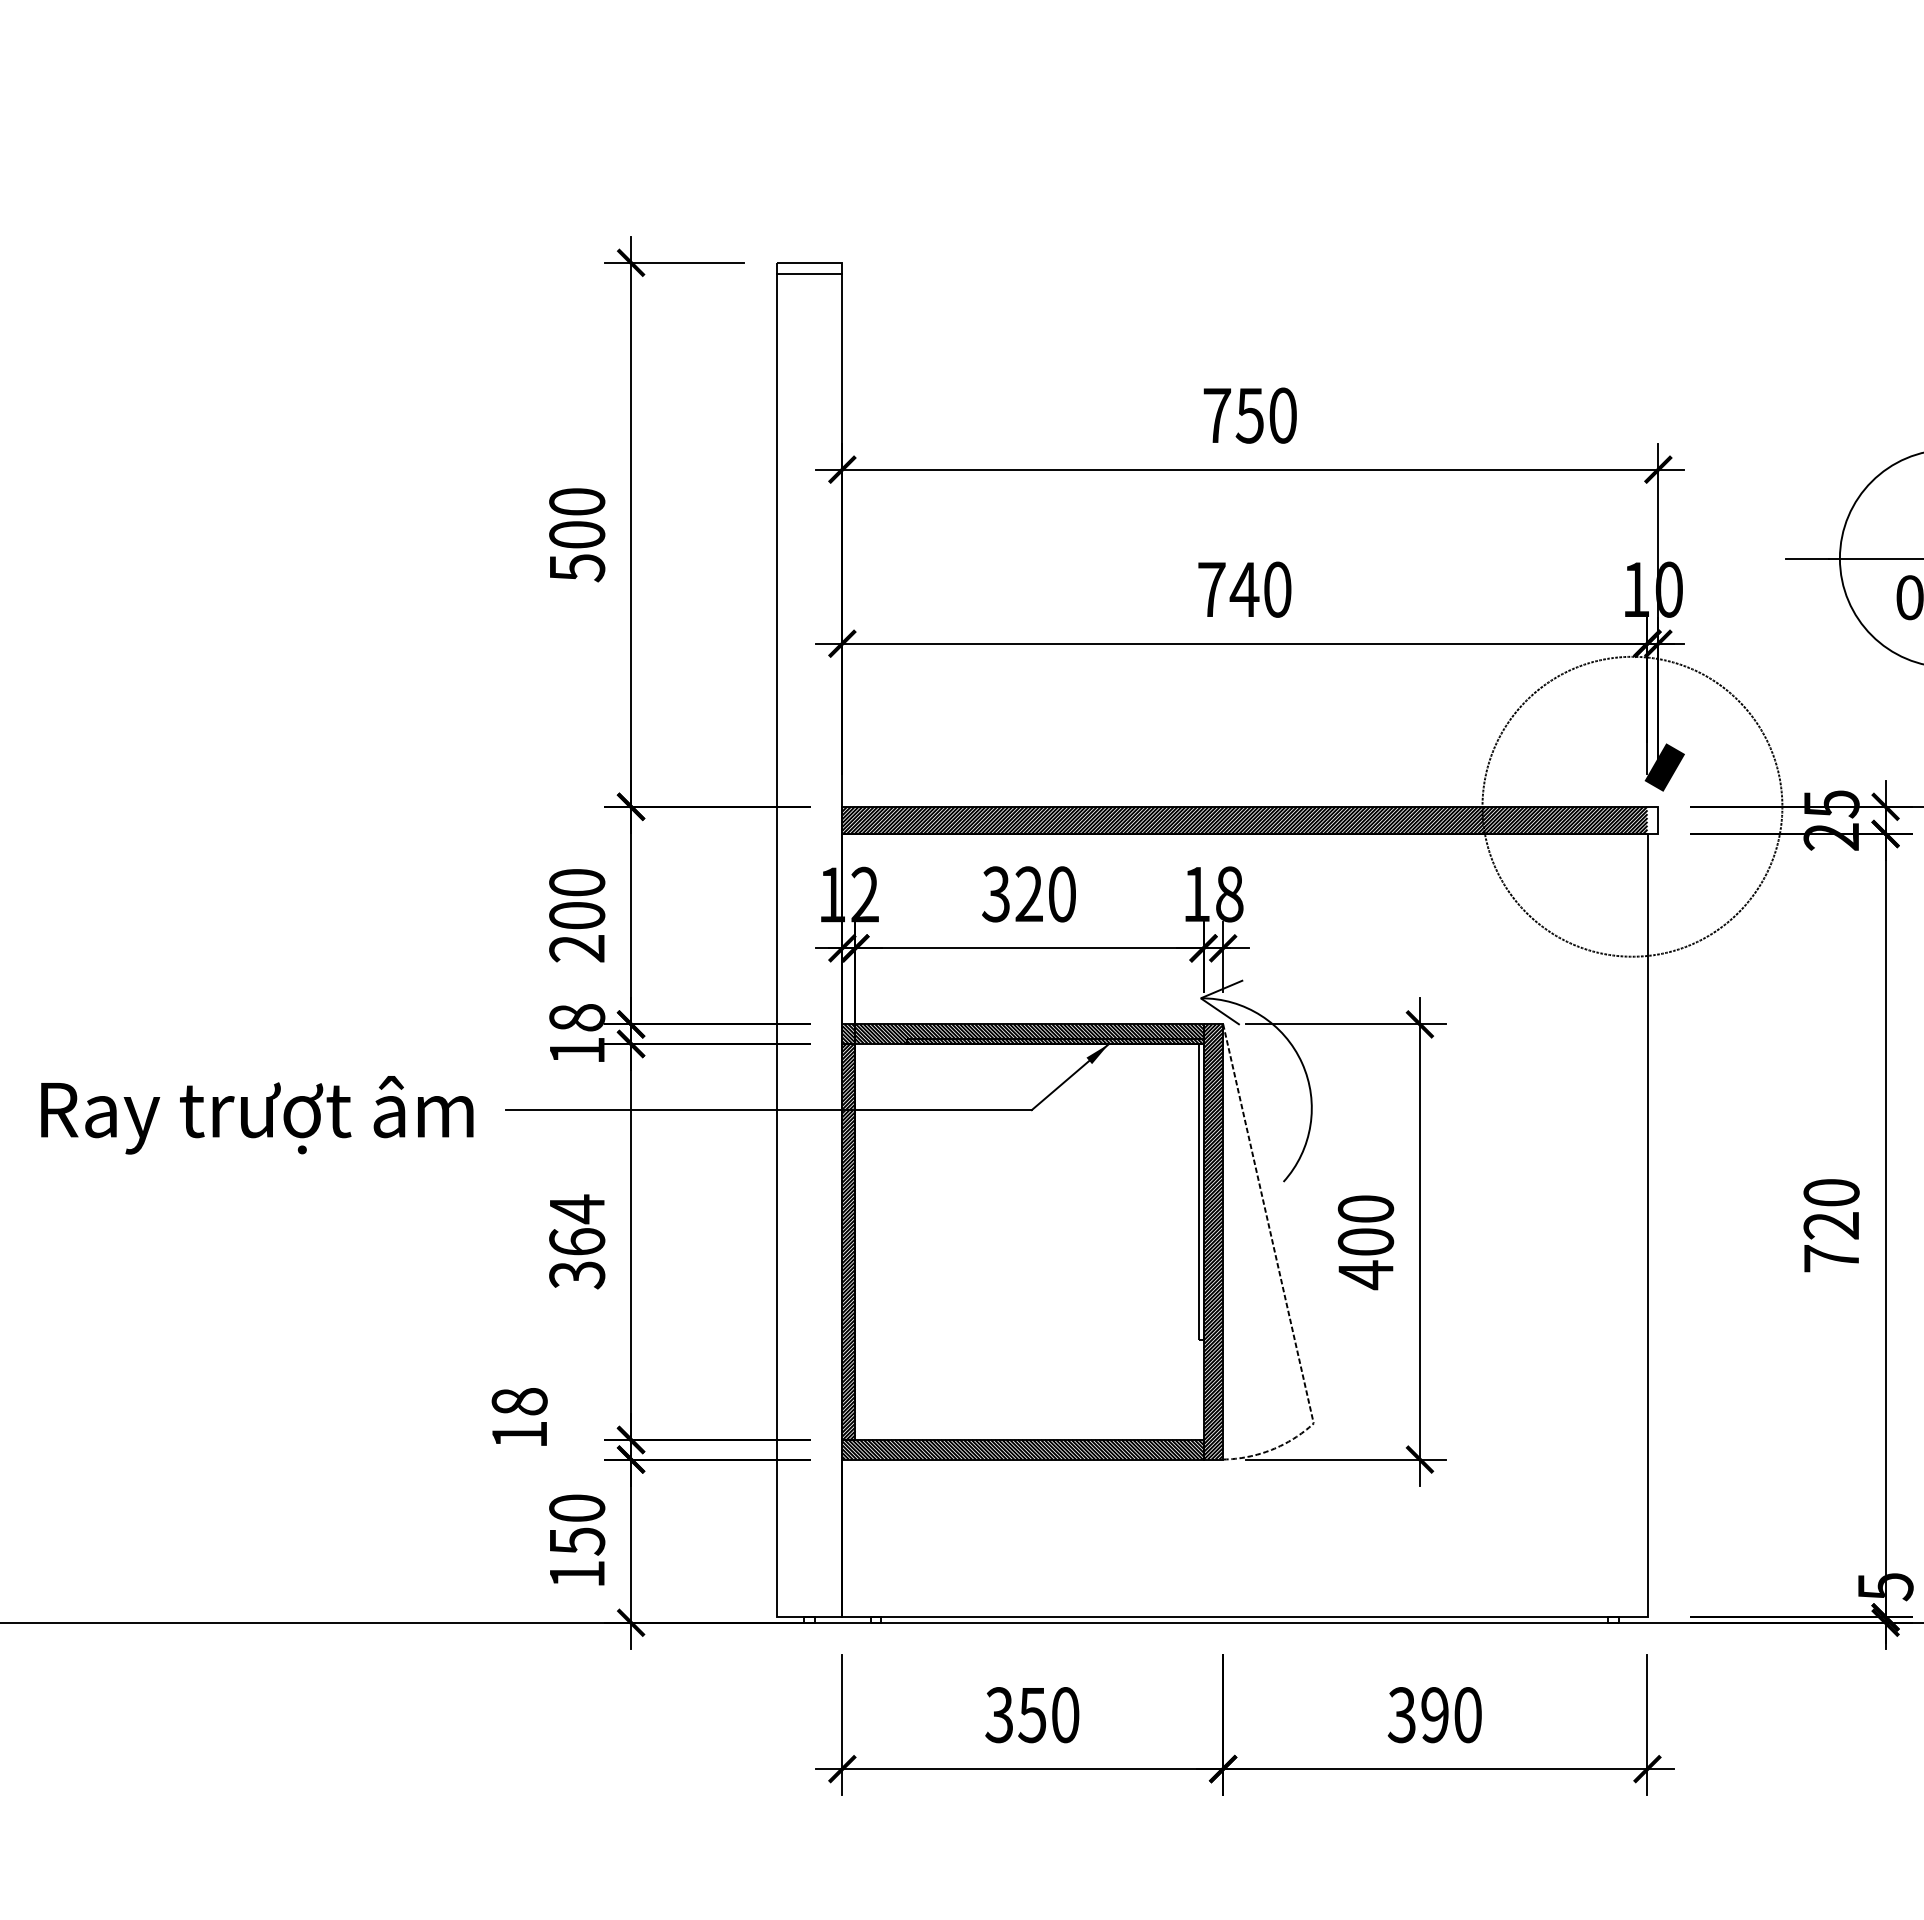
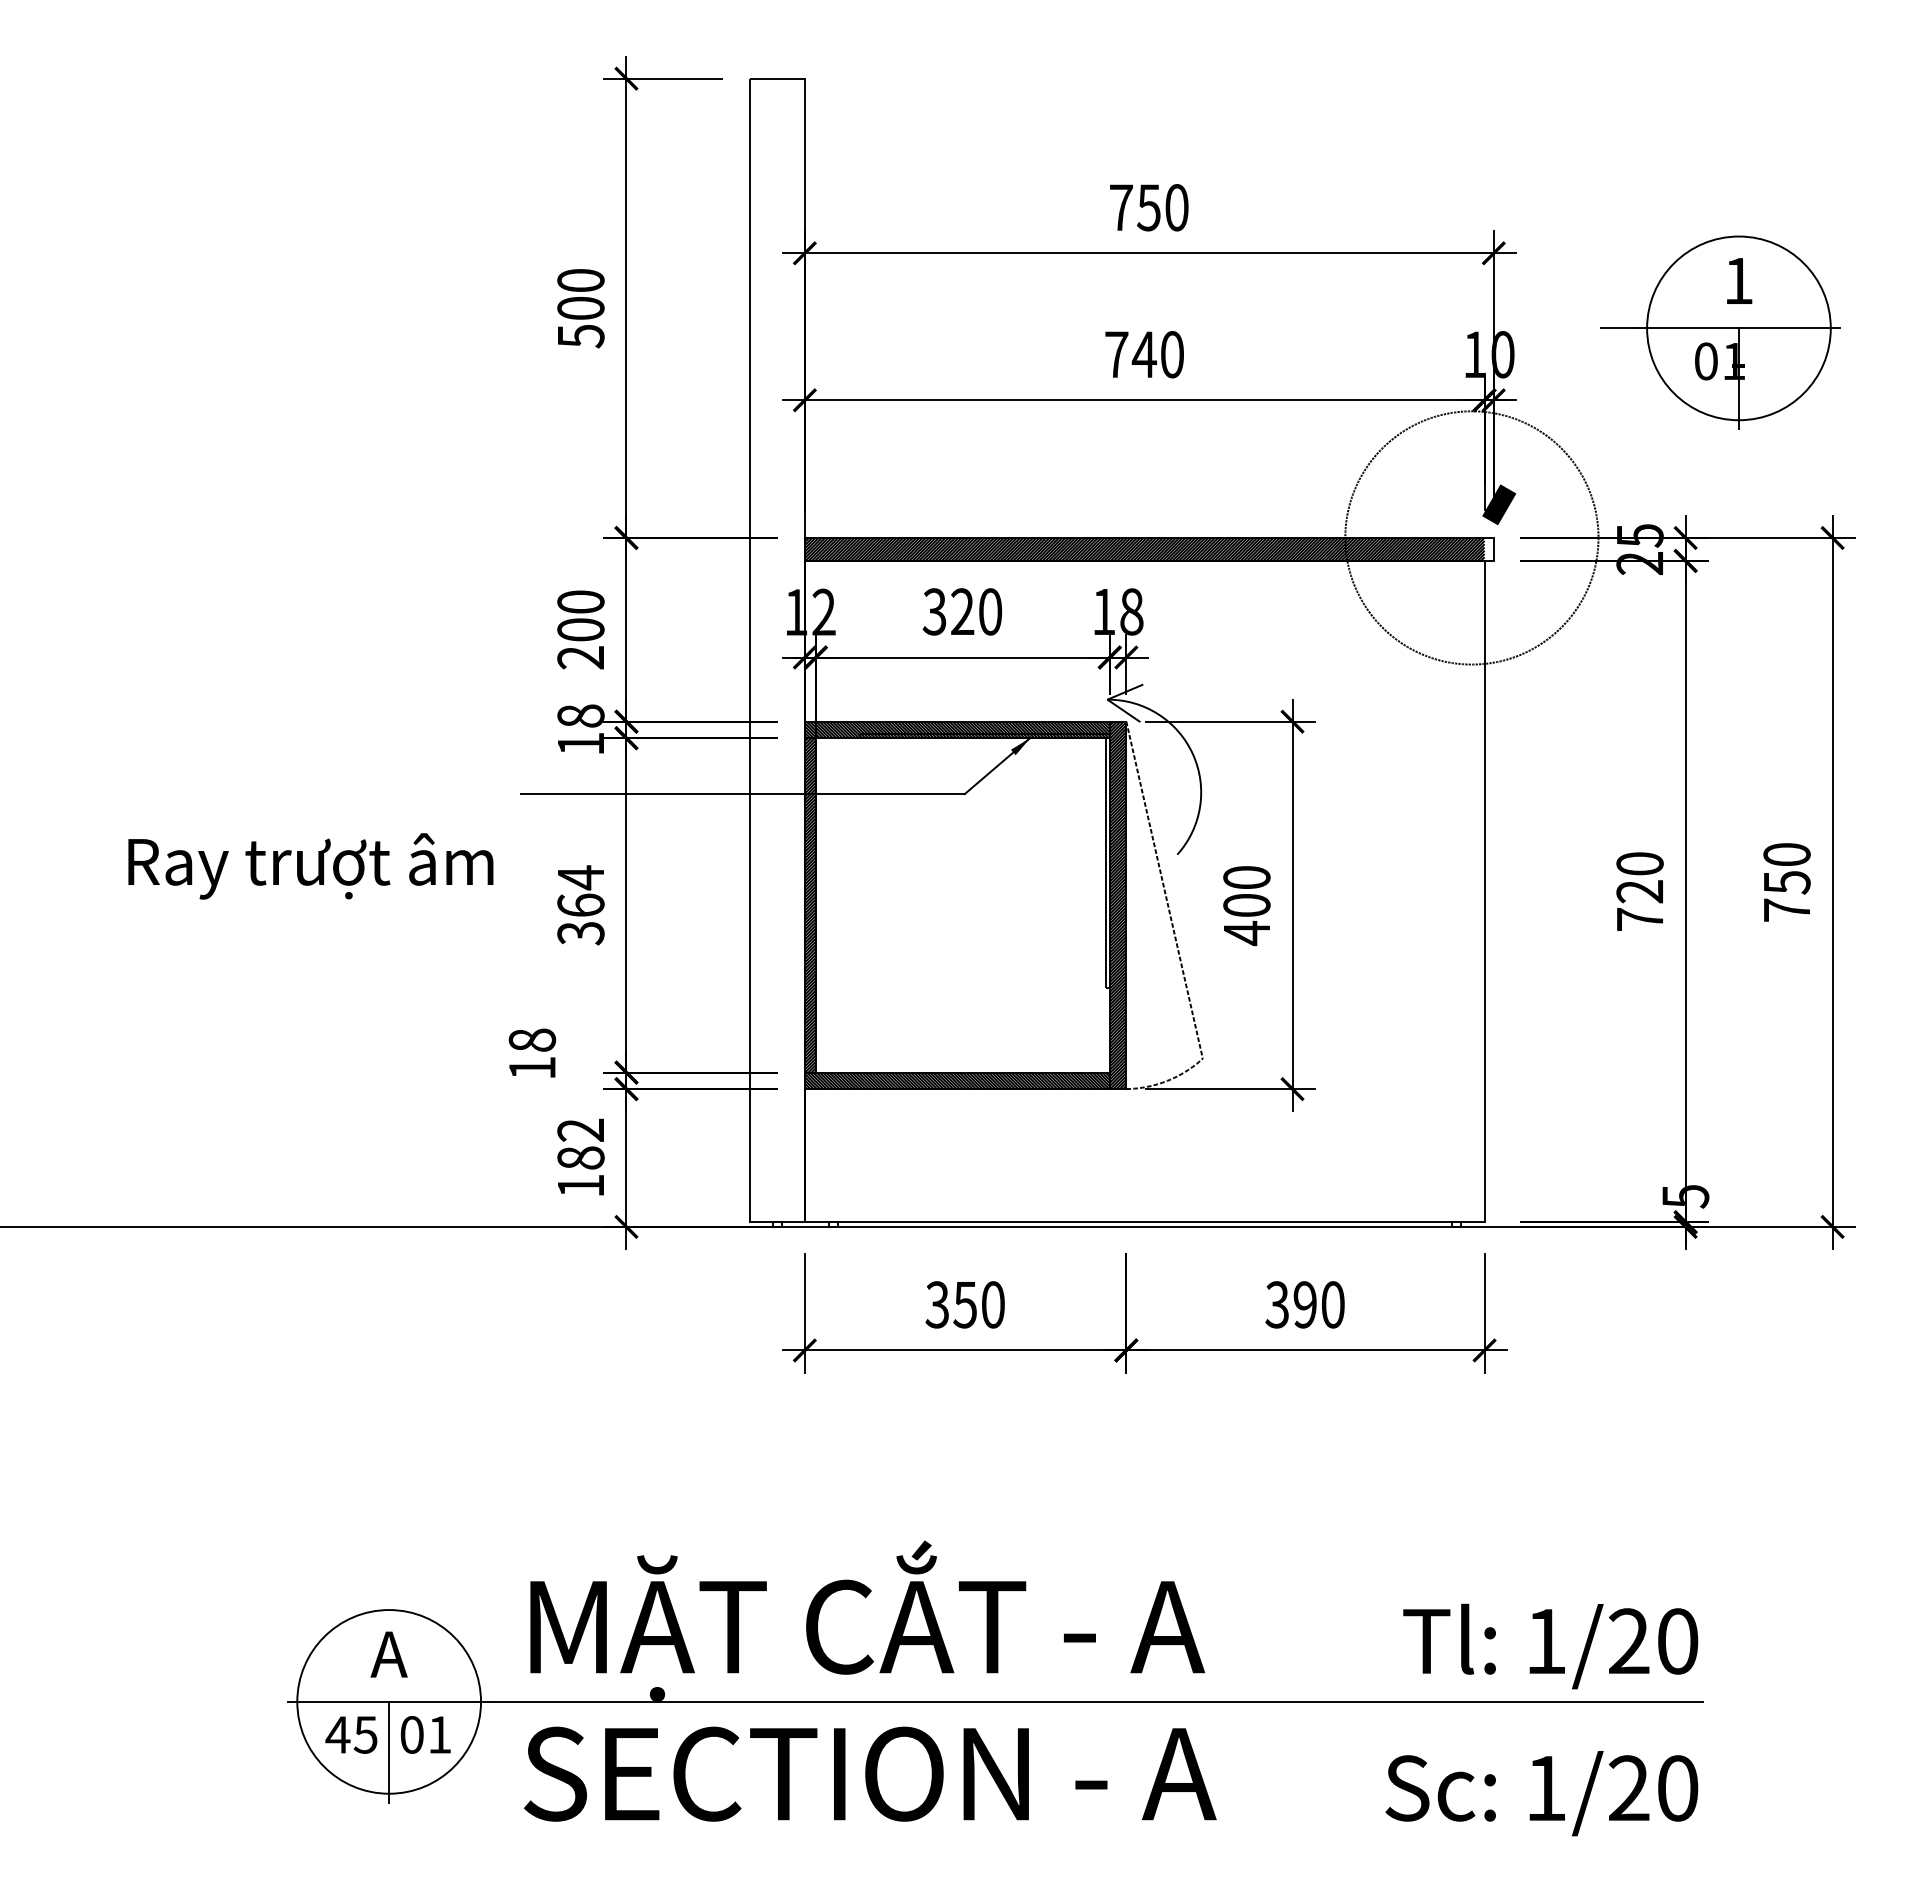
line: (808, 273) -> (776, 87), removed
text: (256, 1115) -> (310, 866), moved
text: (576, 1525) -> (580, 1144), 150 -> 182

